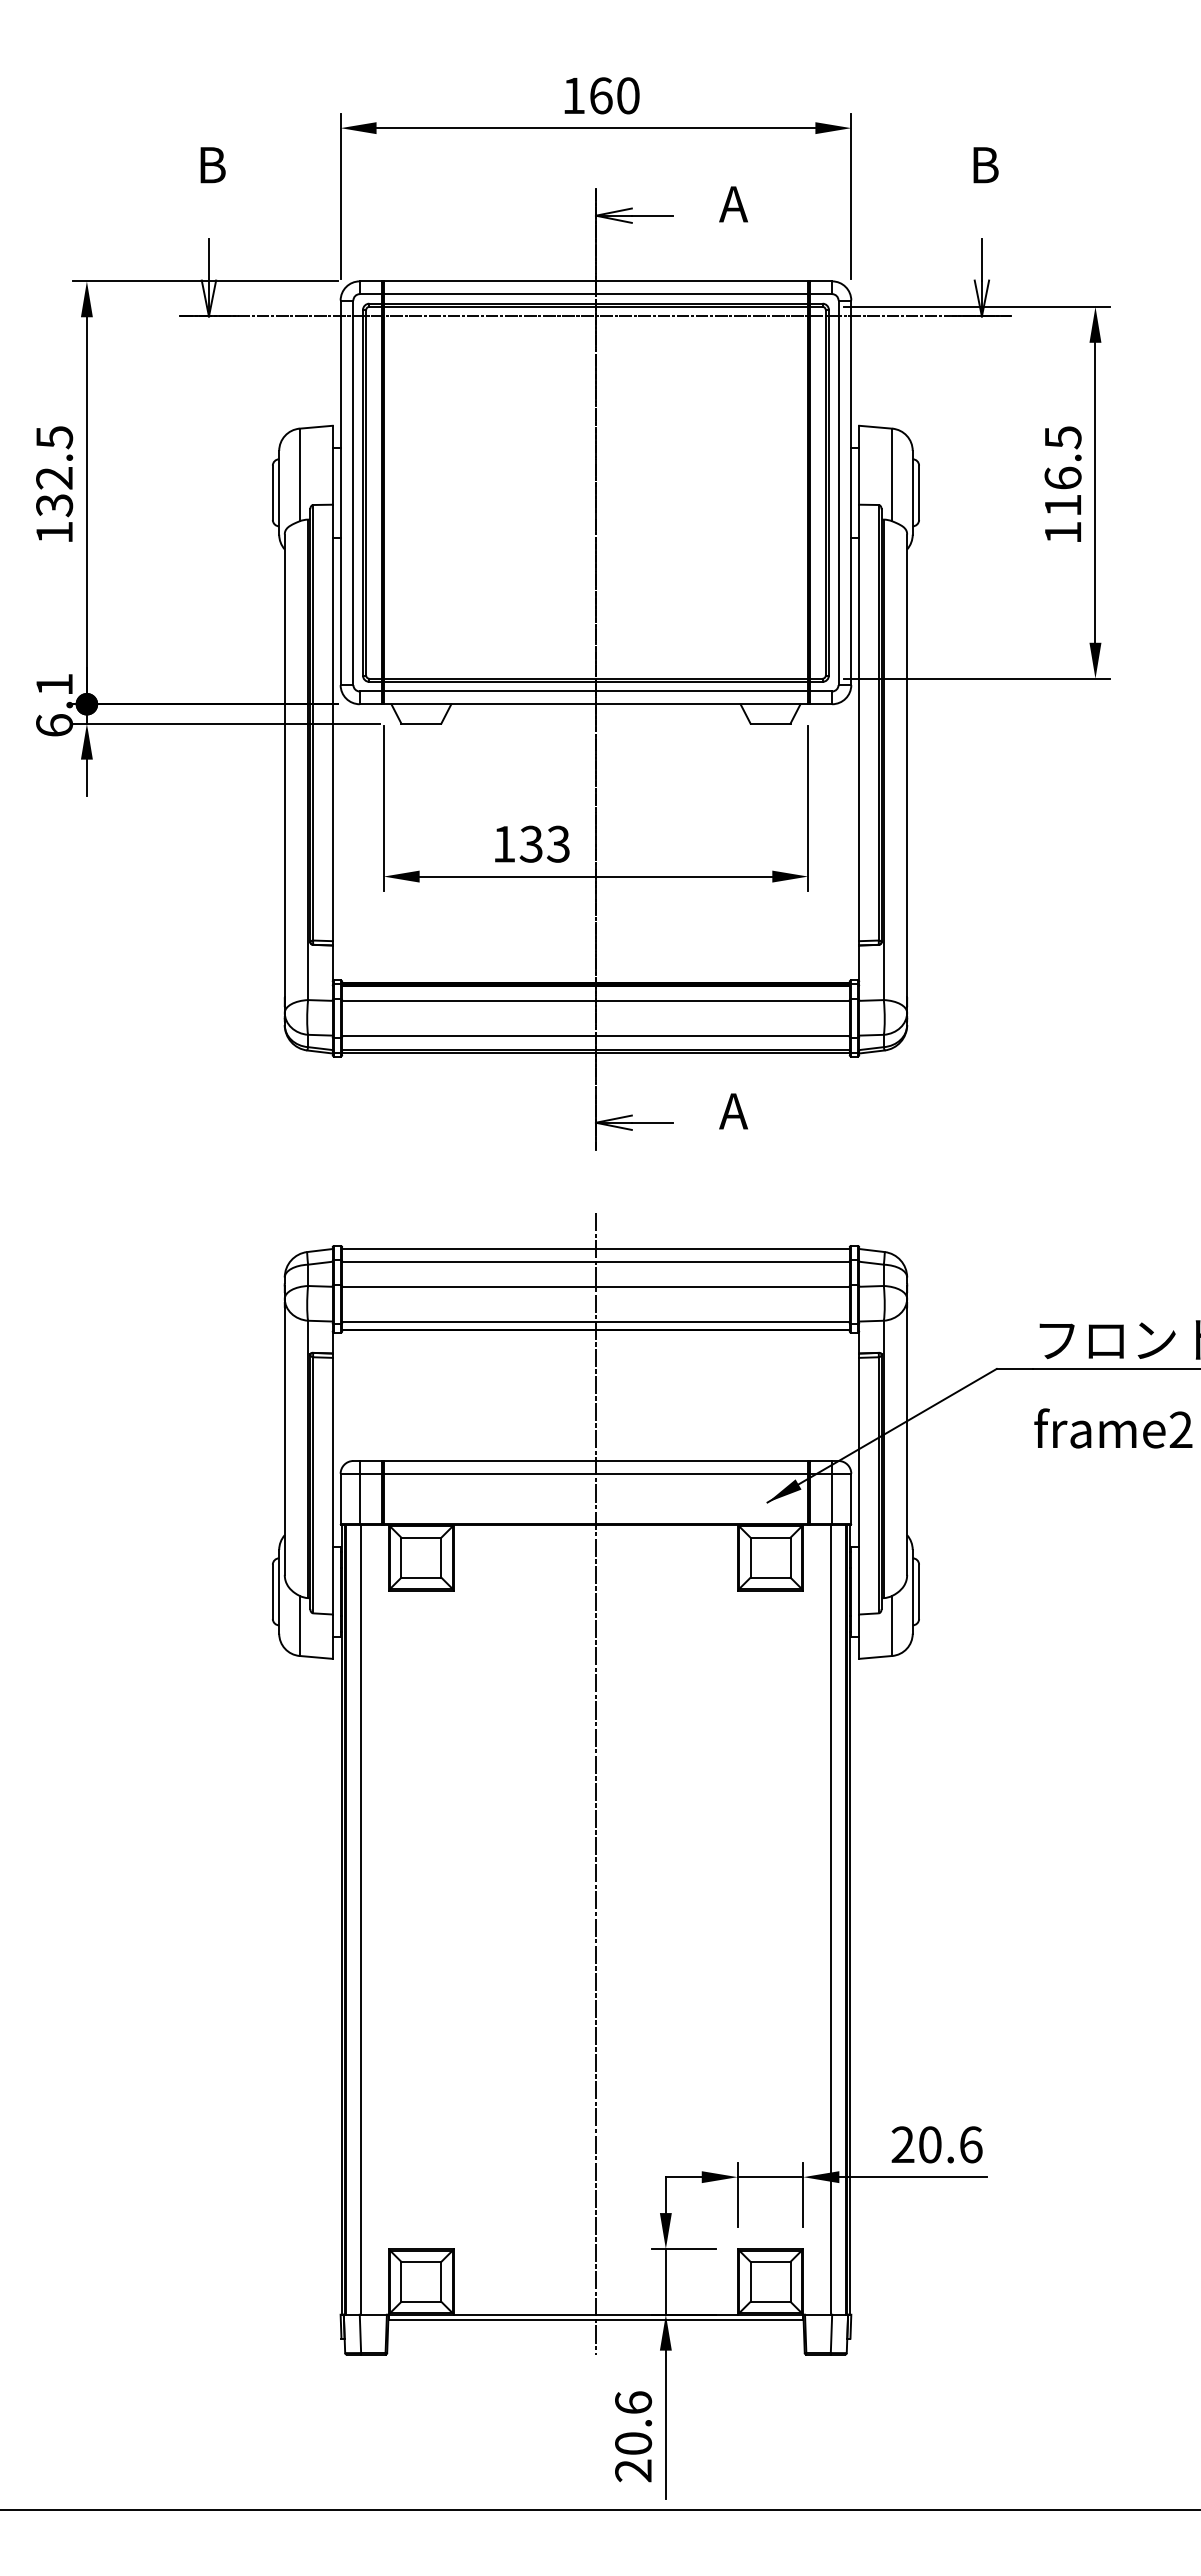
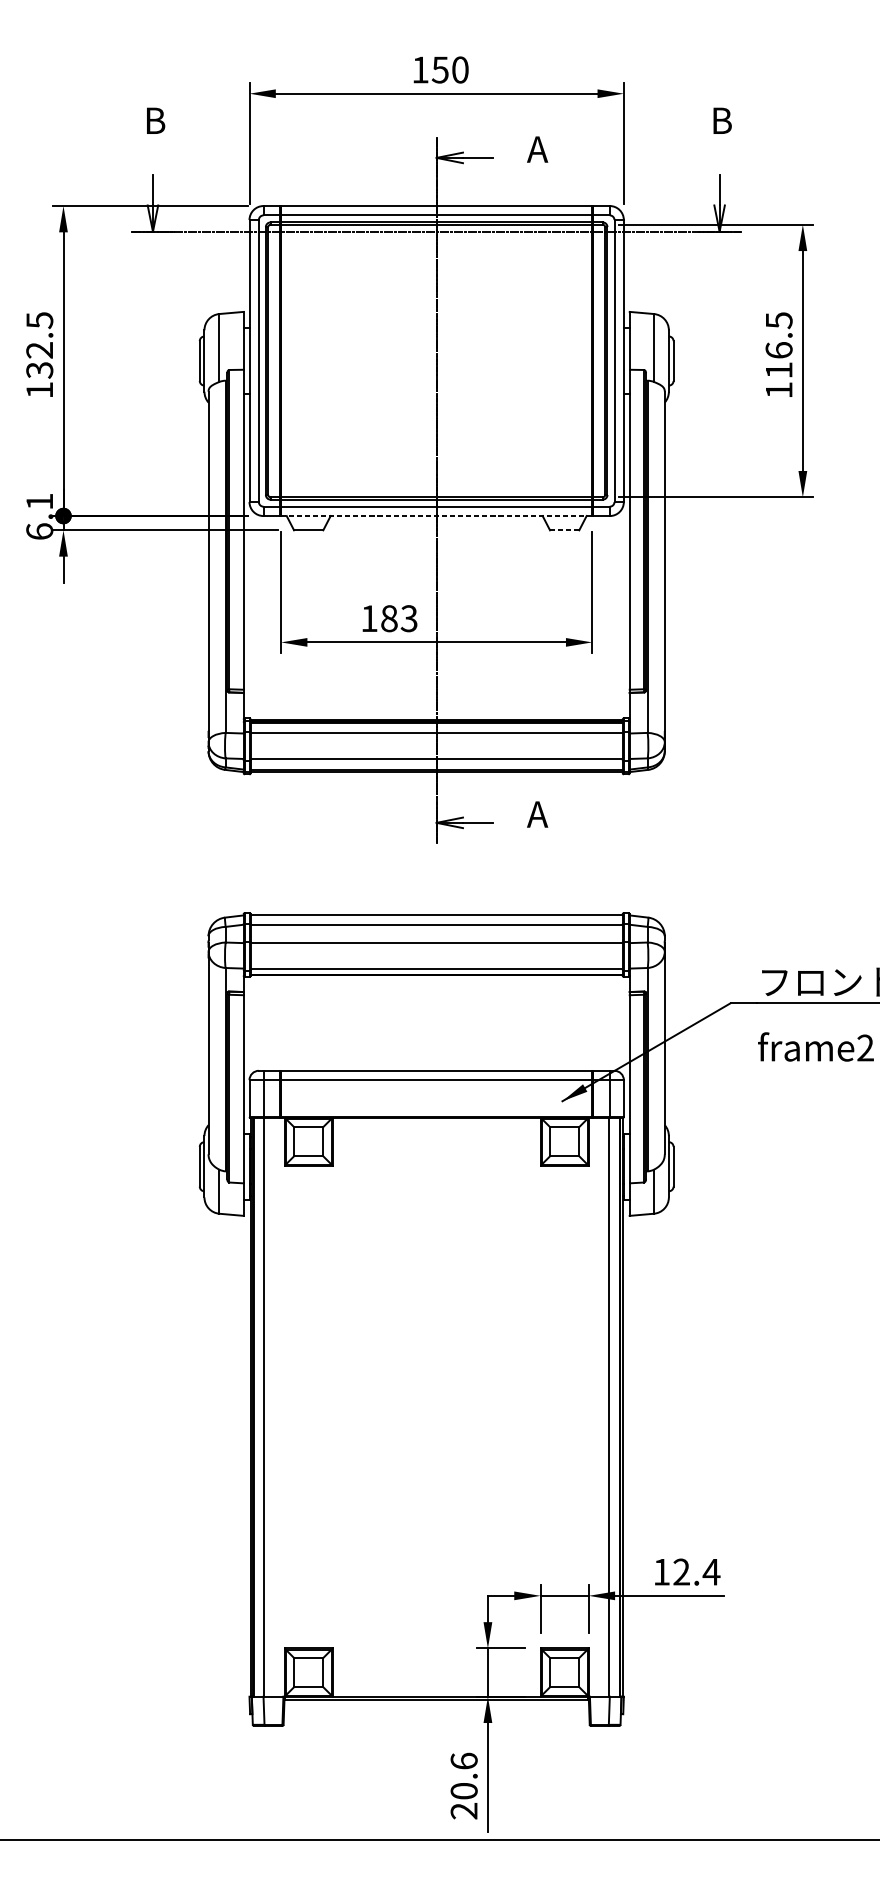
text: (600, 95) -> (440, 69), 160 -> 150
line: (595, 704) -> (436, 516), solid -> dashed
line: (770, 723) -> (564, 530), solid -> dashed
text: (530, 843) -> (388, 618), 133 -> 183
line: (595, 1784) -> (436, 1307), removed
text: (937, 2144) -> (687, 1571), 20.6 -> 12.4

